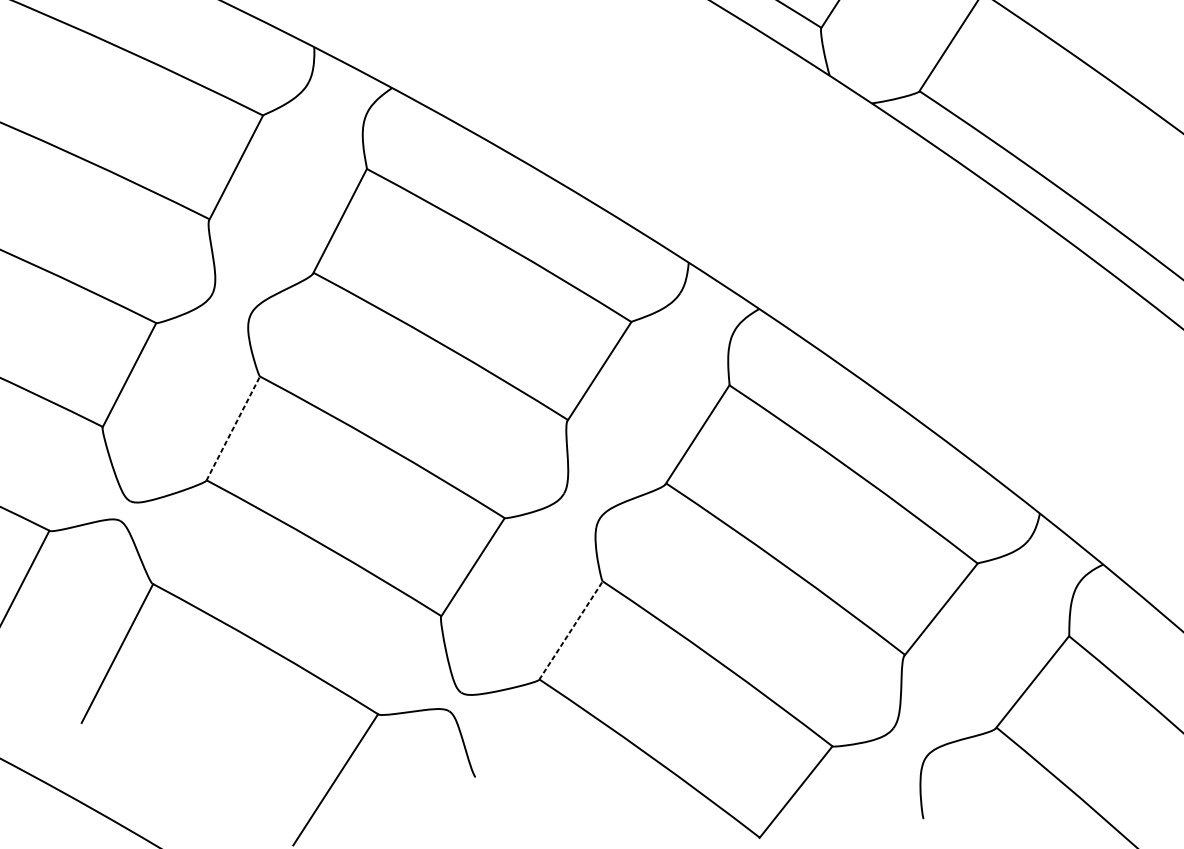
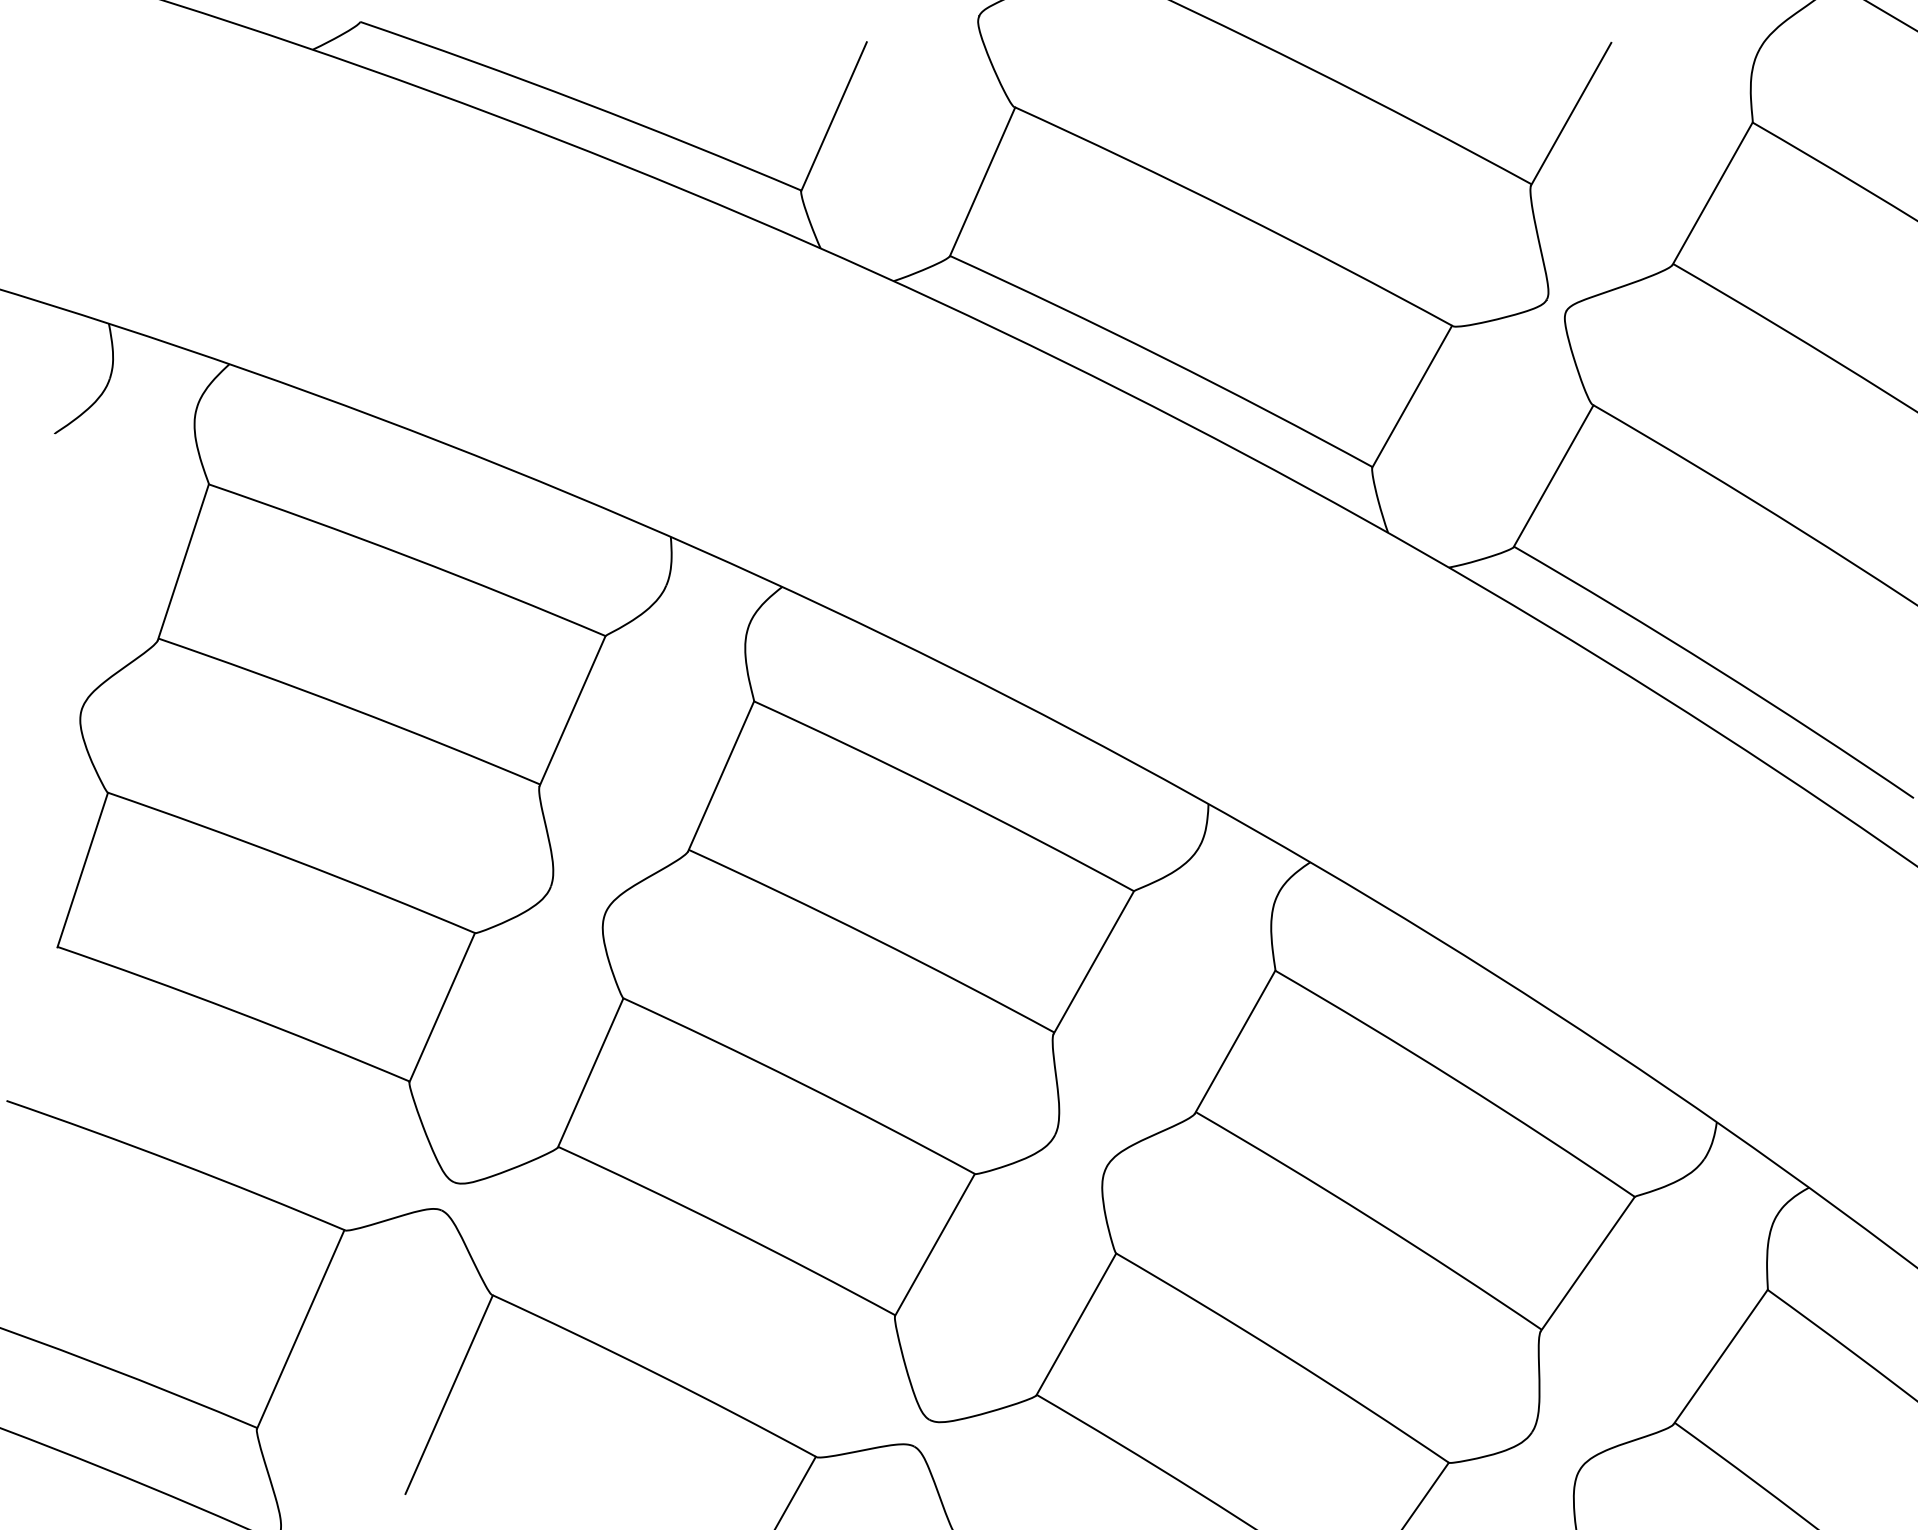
line: (233, 428) -> (590, 1072), dashed -> solid
line: (571, 630) -> (1076, 1324), dashed -> solid

